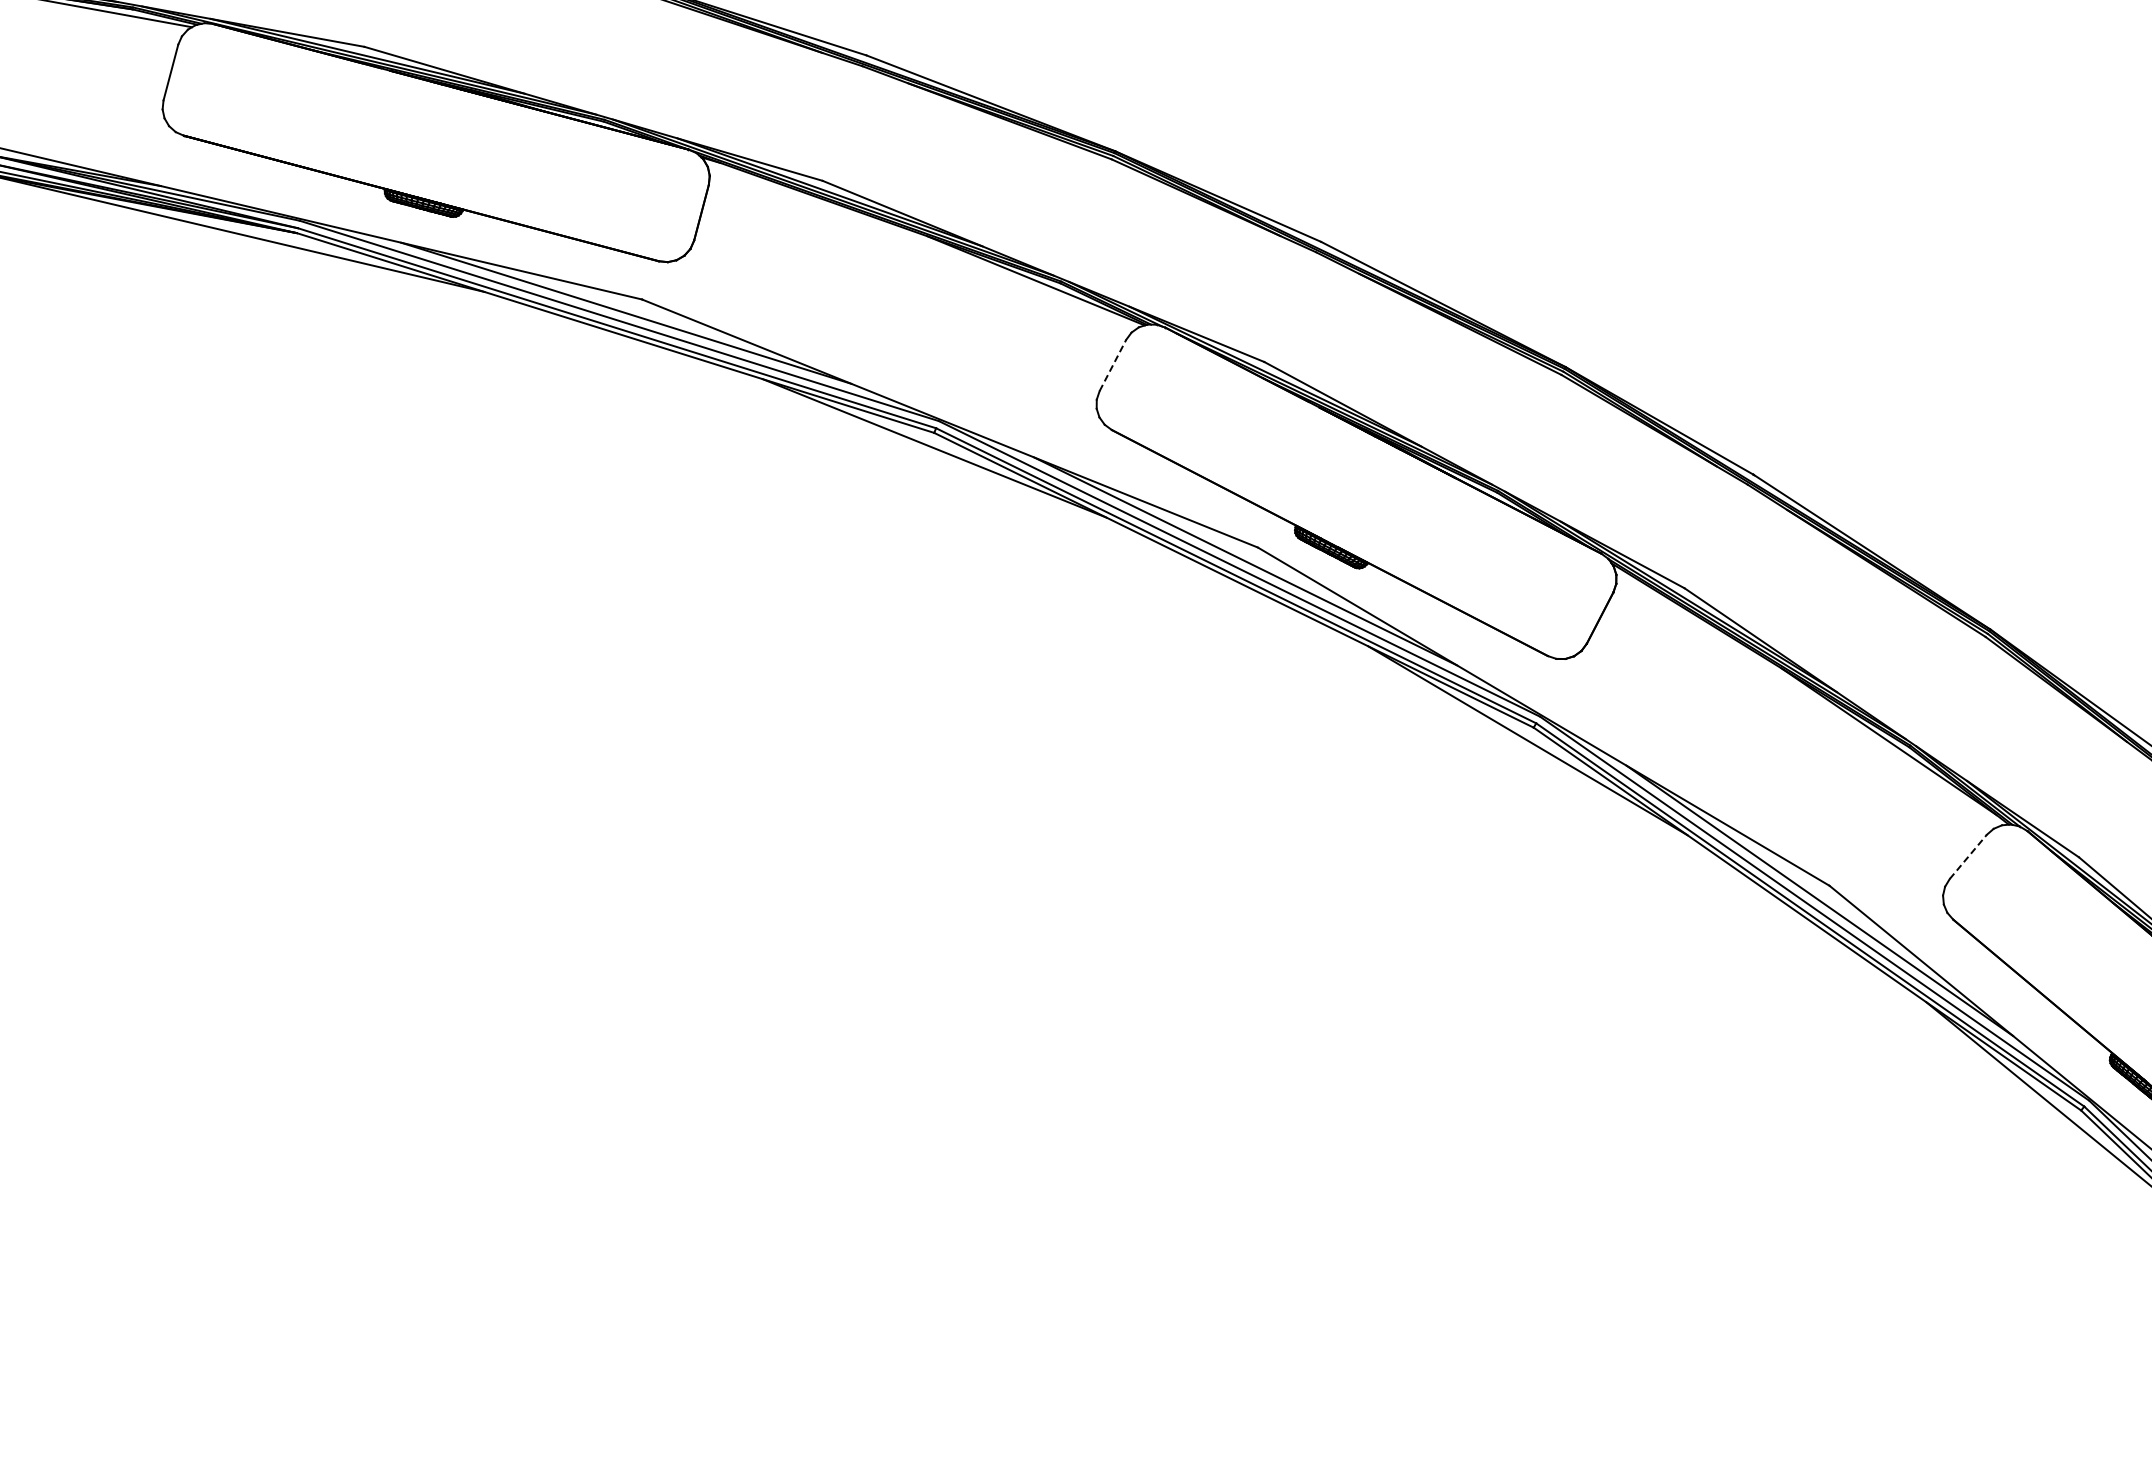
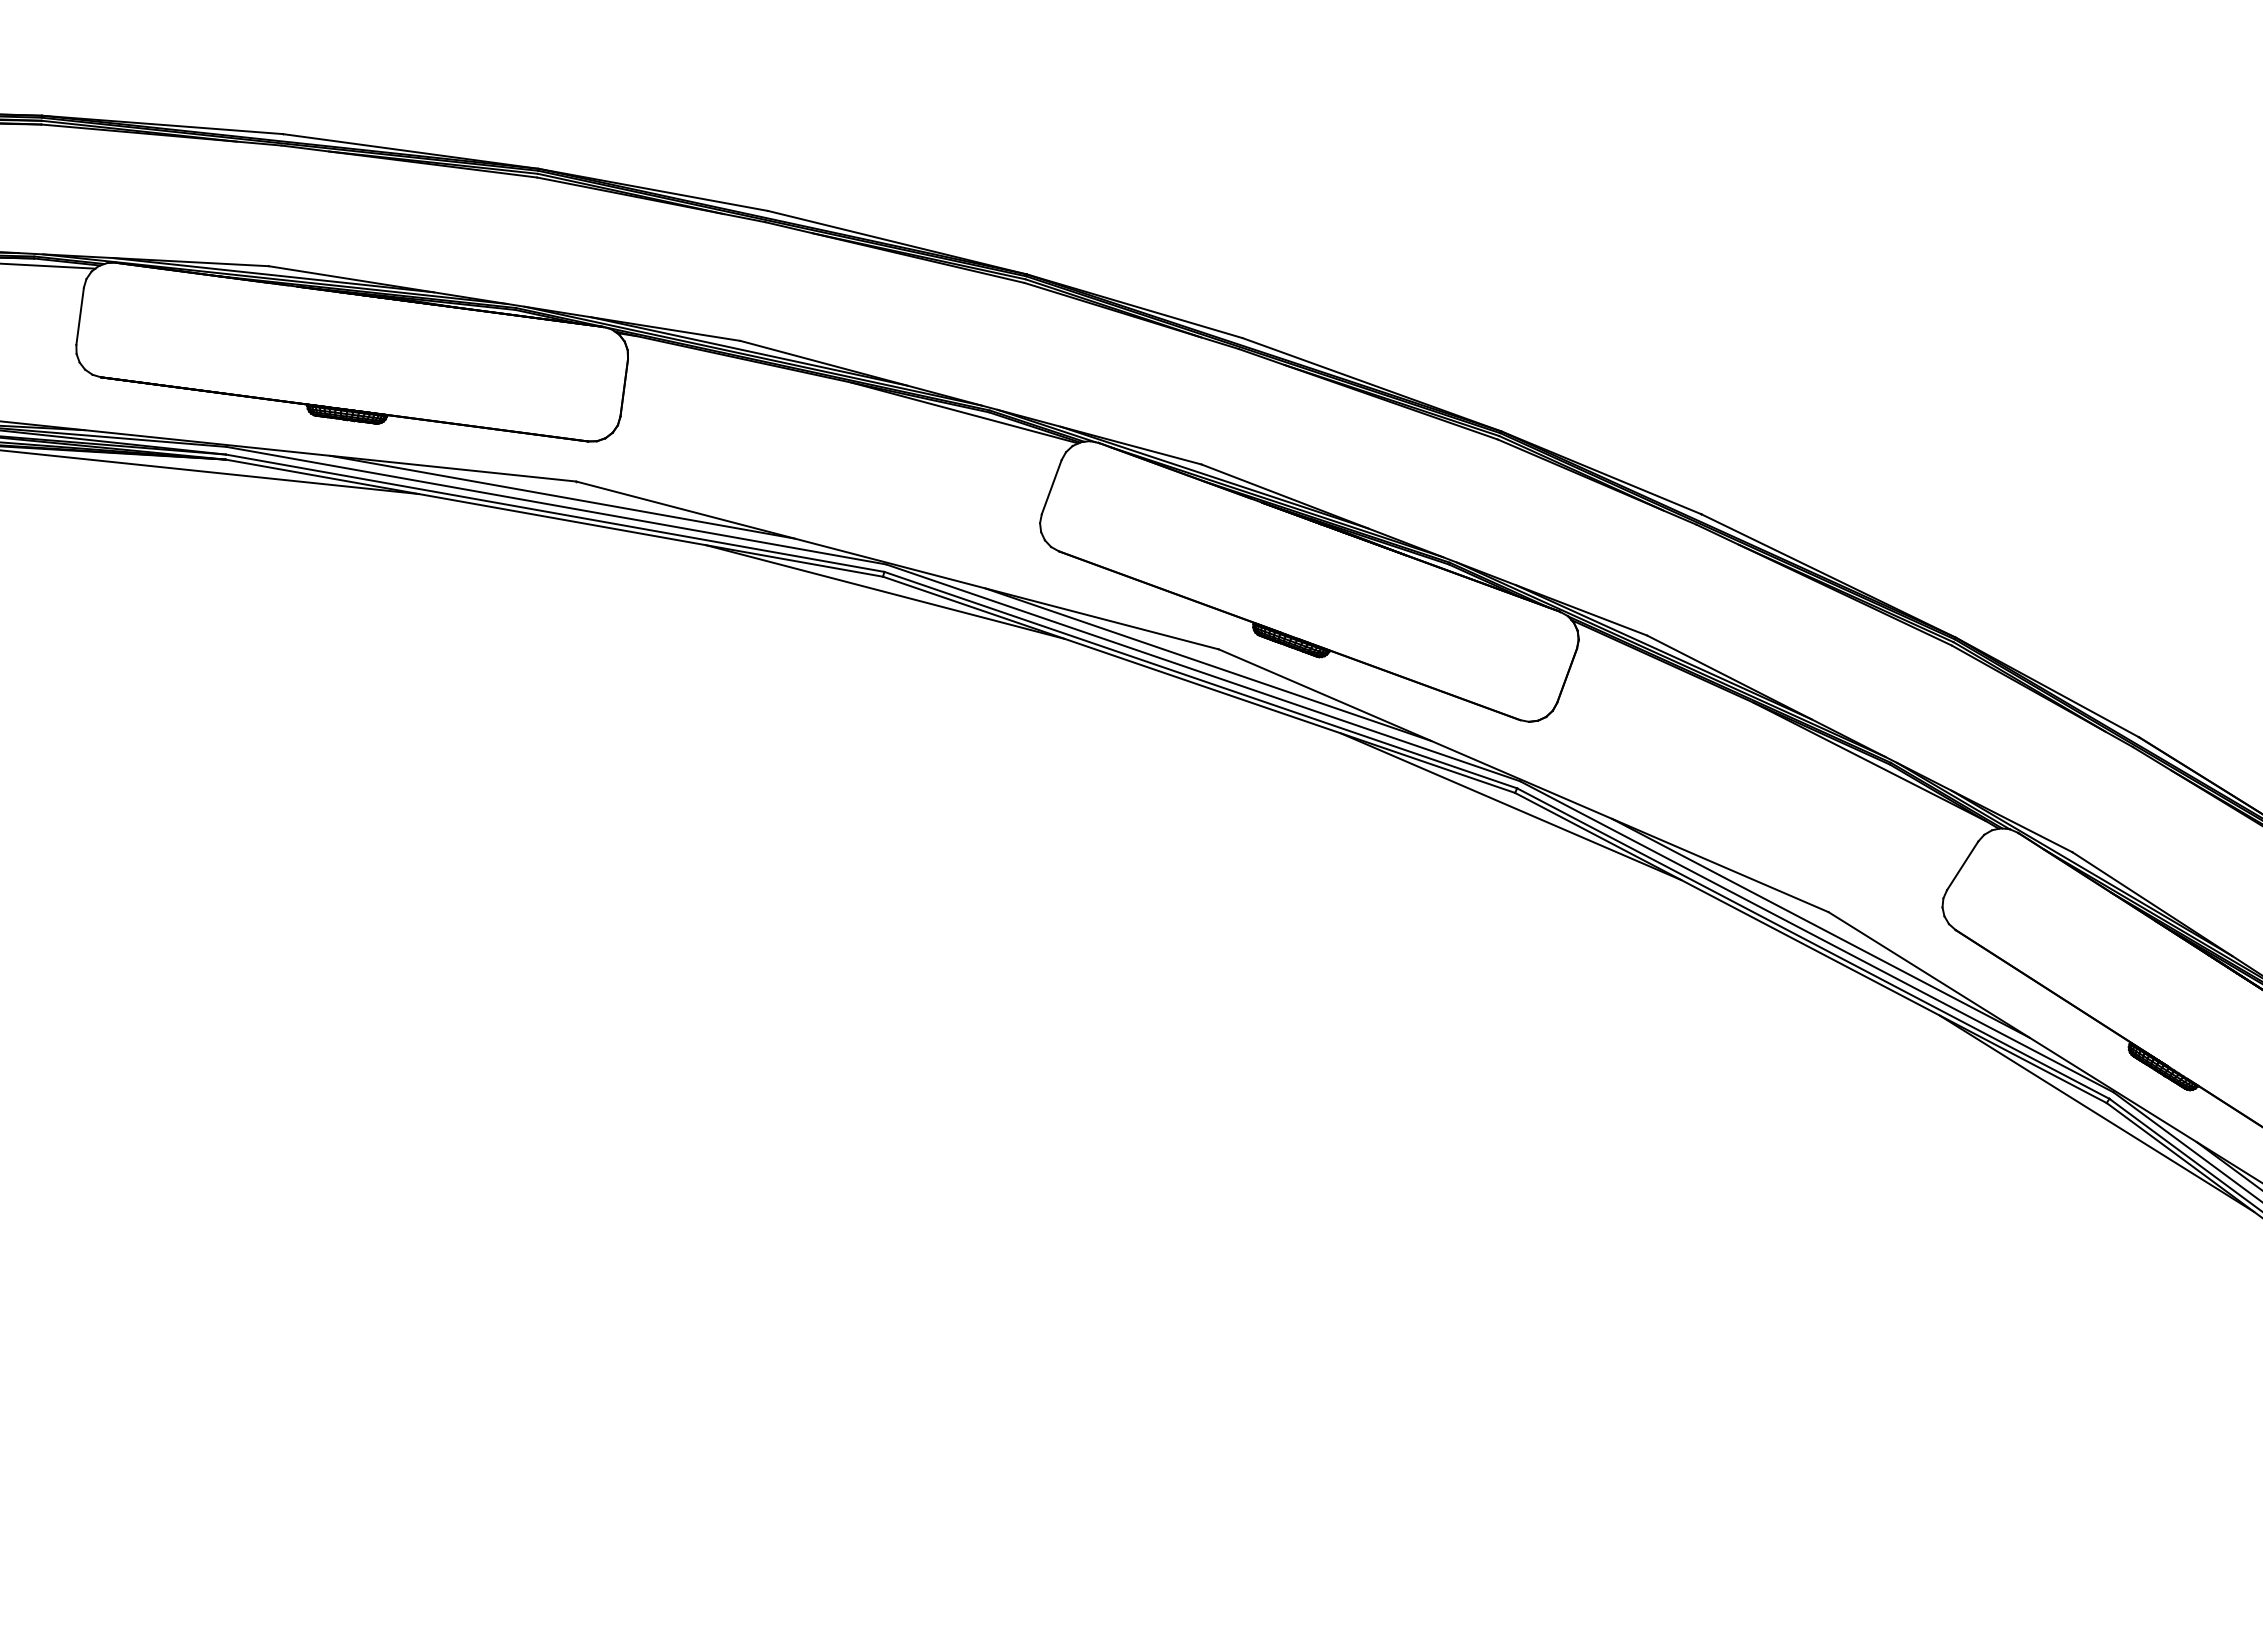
line: (1112, 365) -> (1051, 487), dashed -> solid
line: (1968, 856) -> (1962, 865), dashed -> solid

